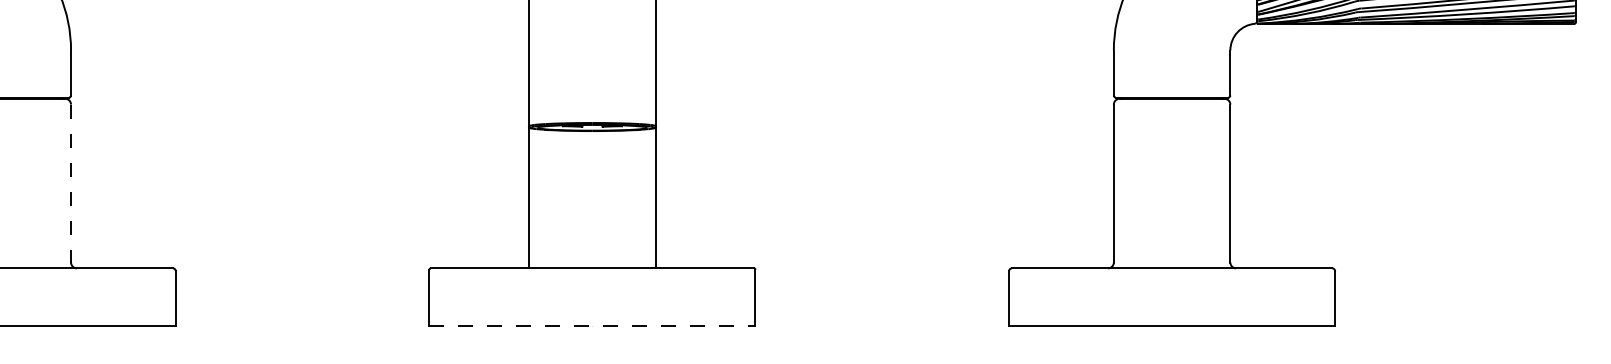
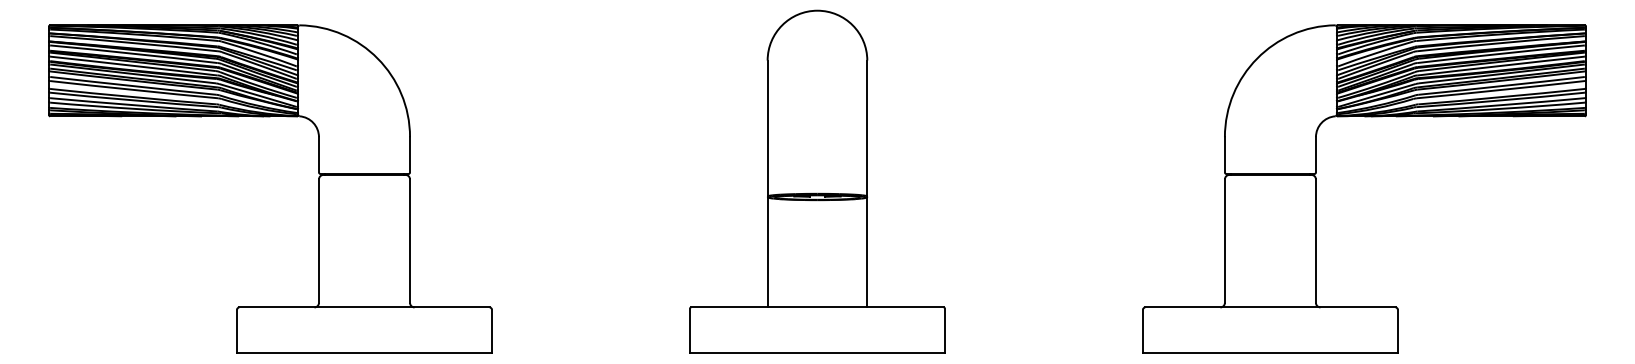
line: (71, 183) -> (410, 241), dashed -> solid
line: (592, 326) -> (817, 352), dashed -> solid

